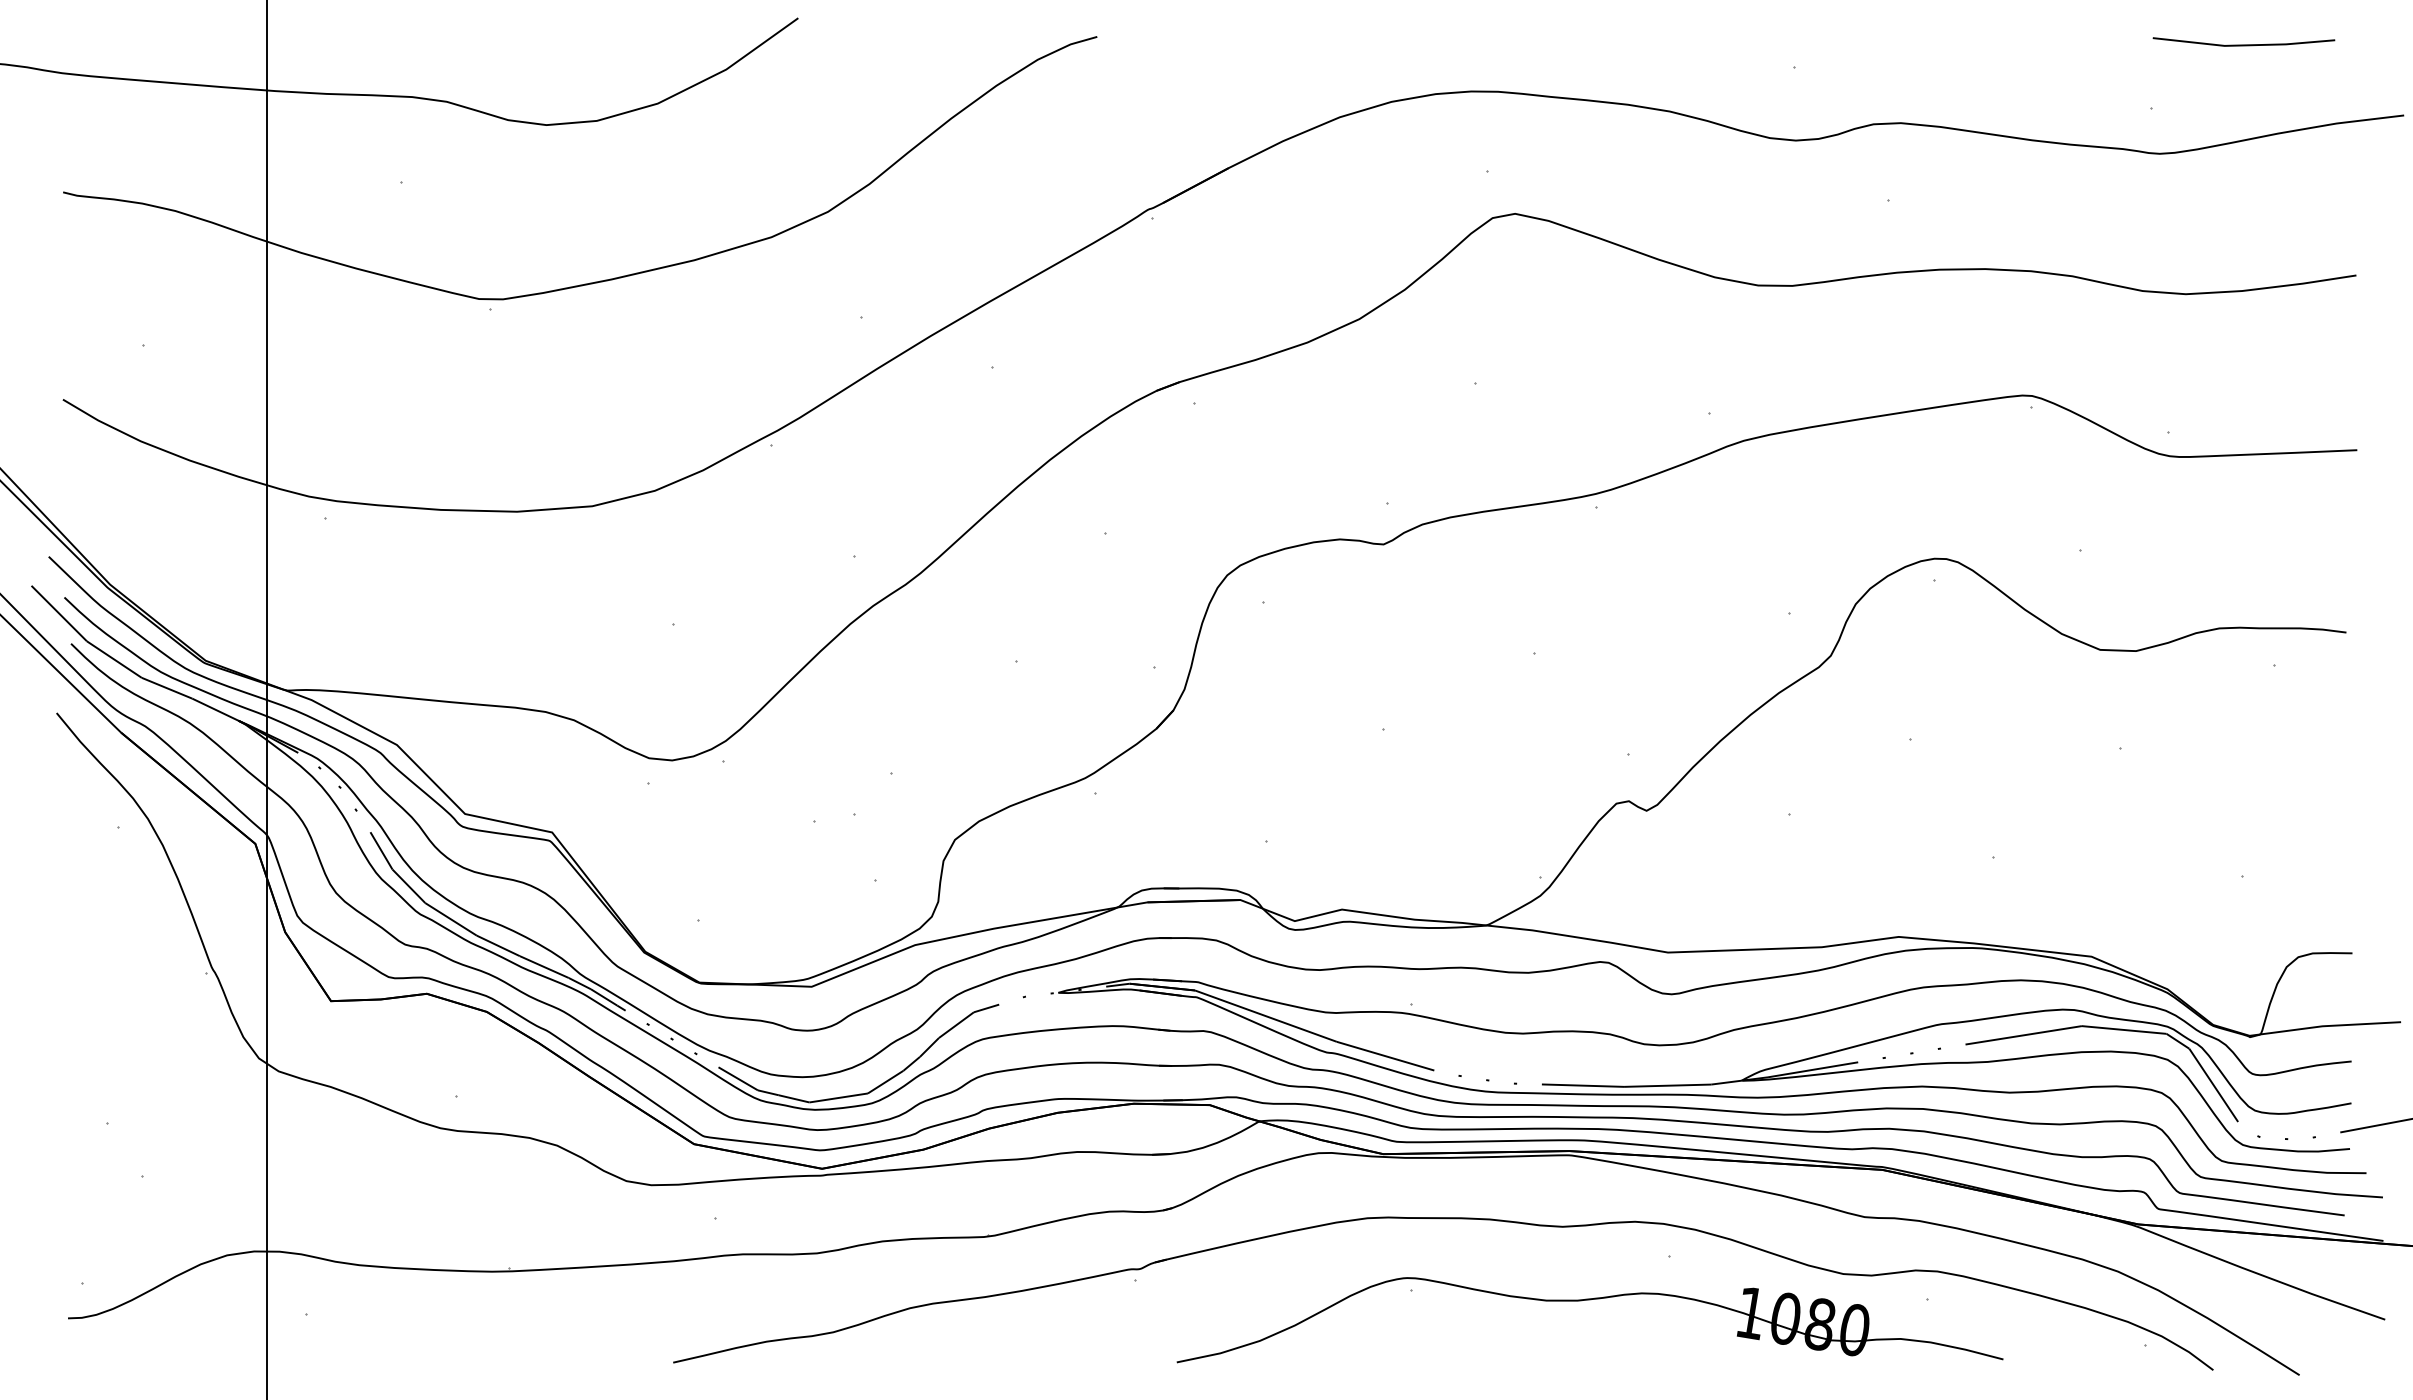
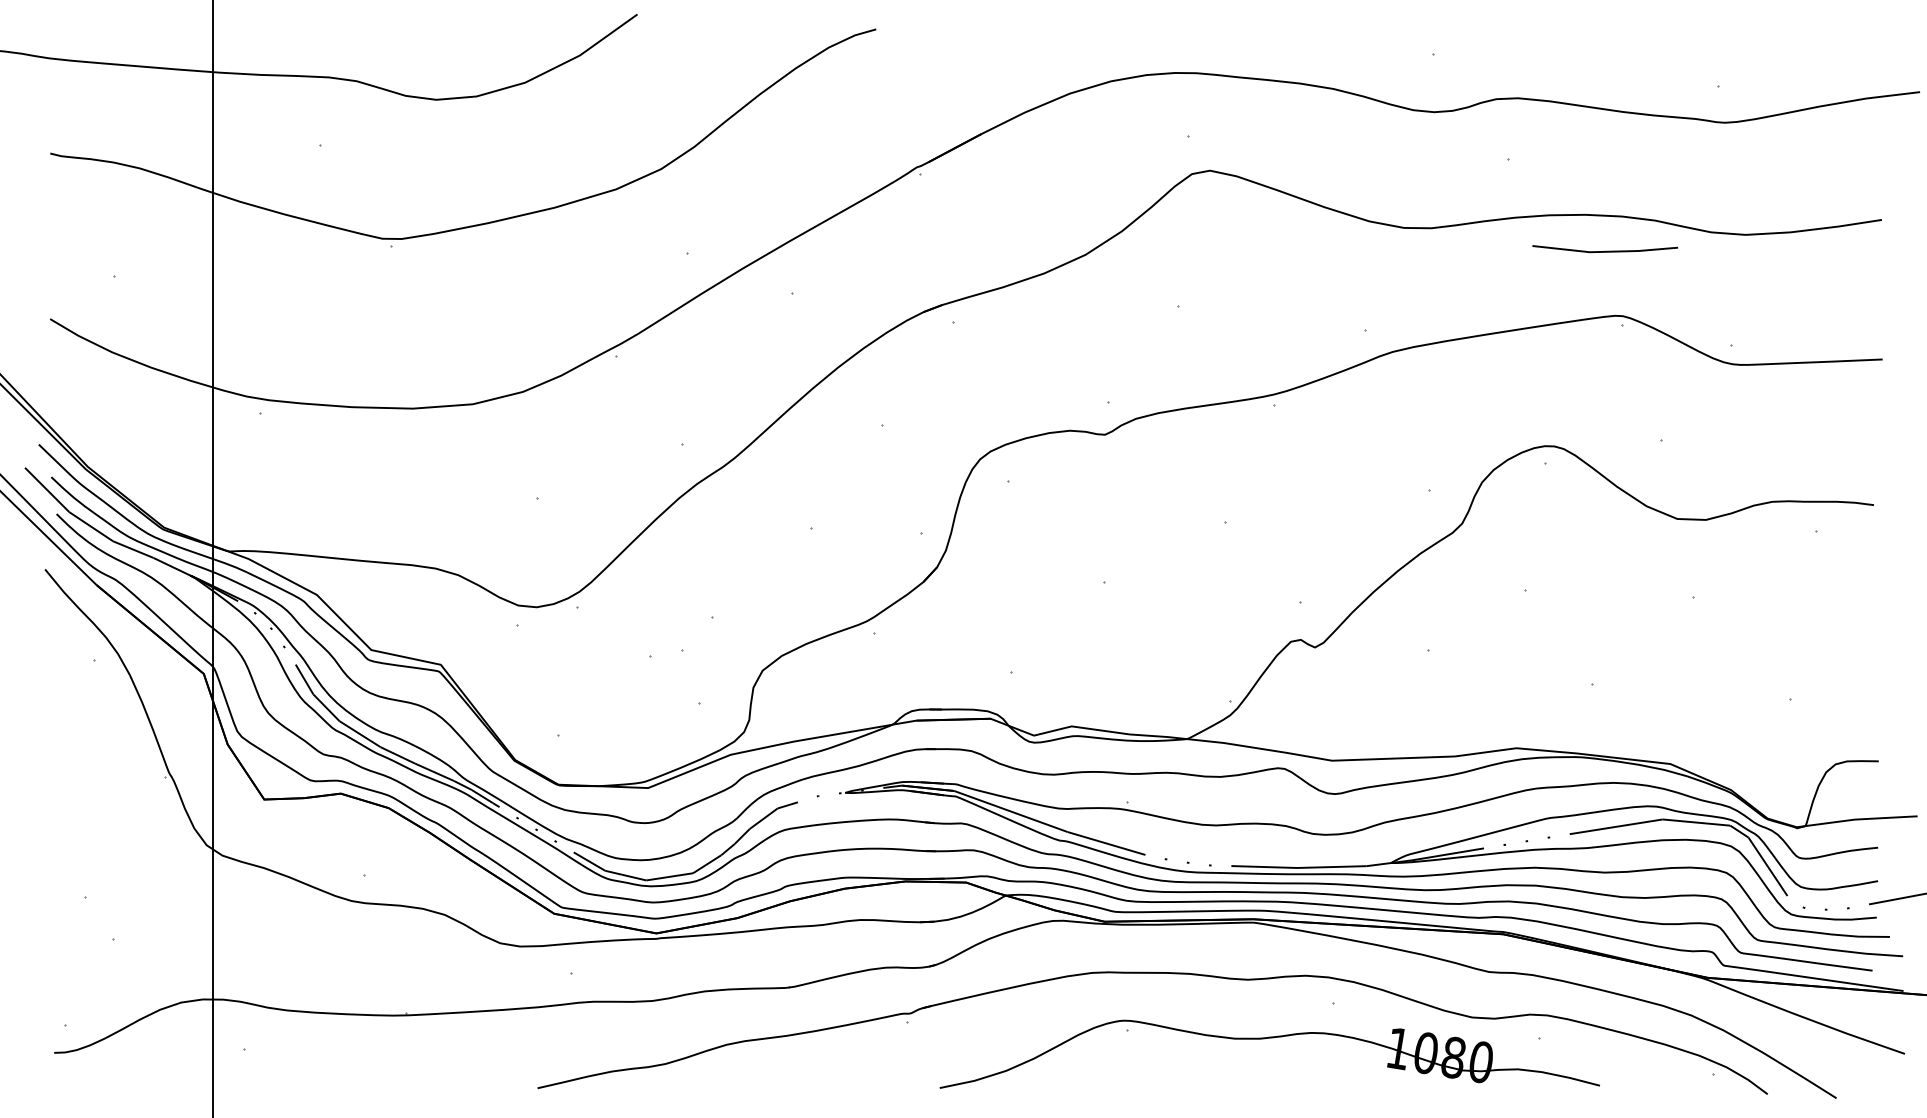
line: (2243, 44) -> (1604, 251), moved

